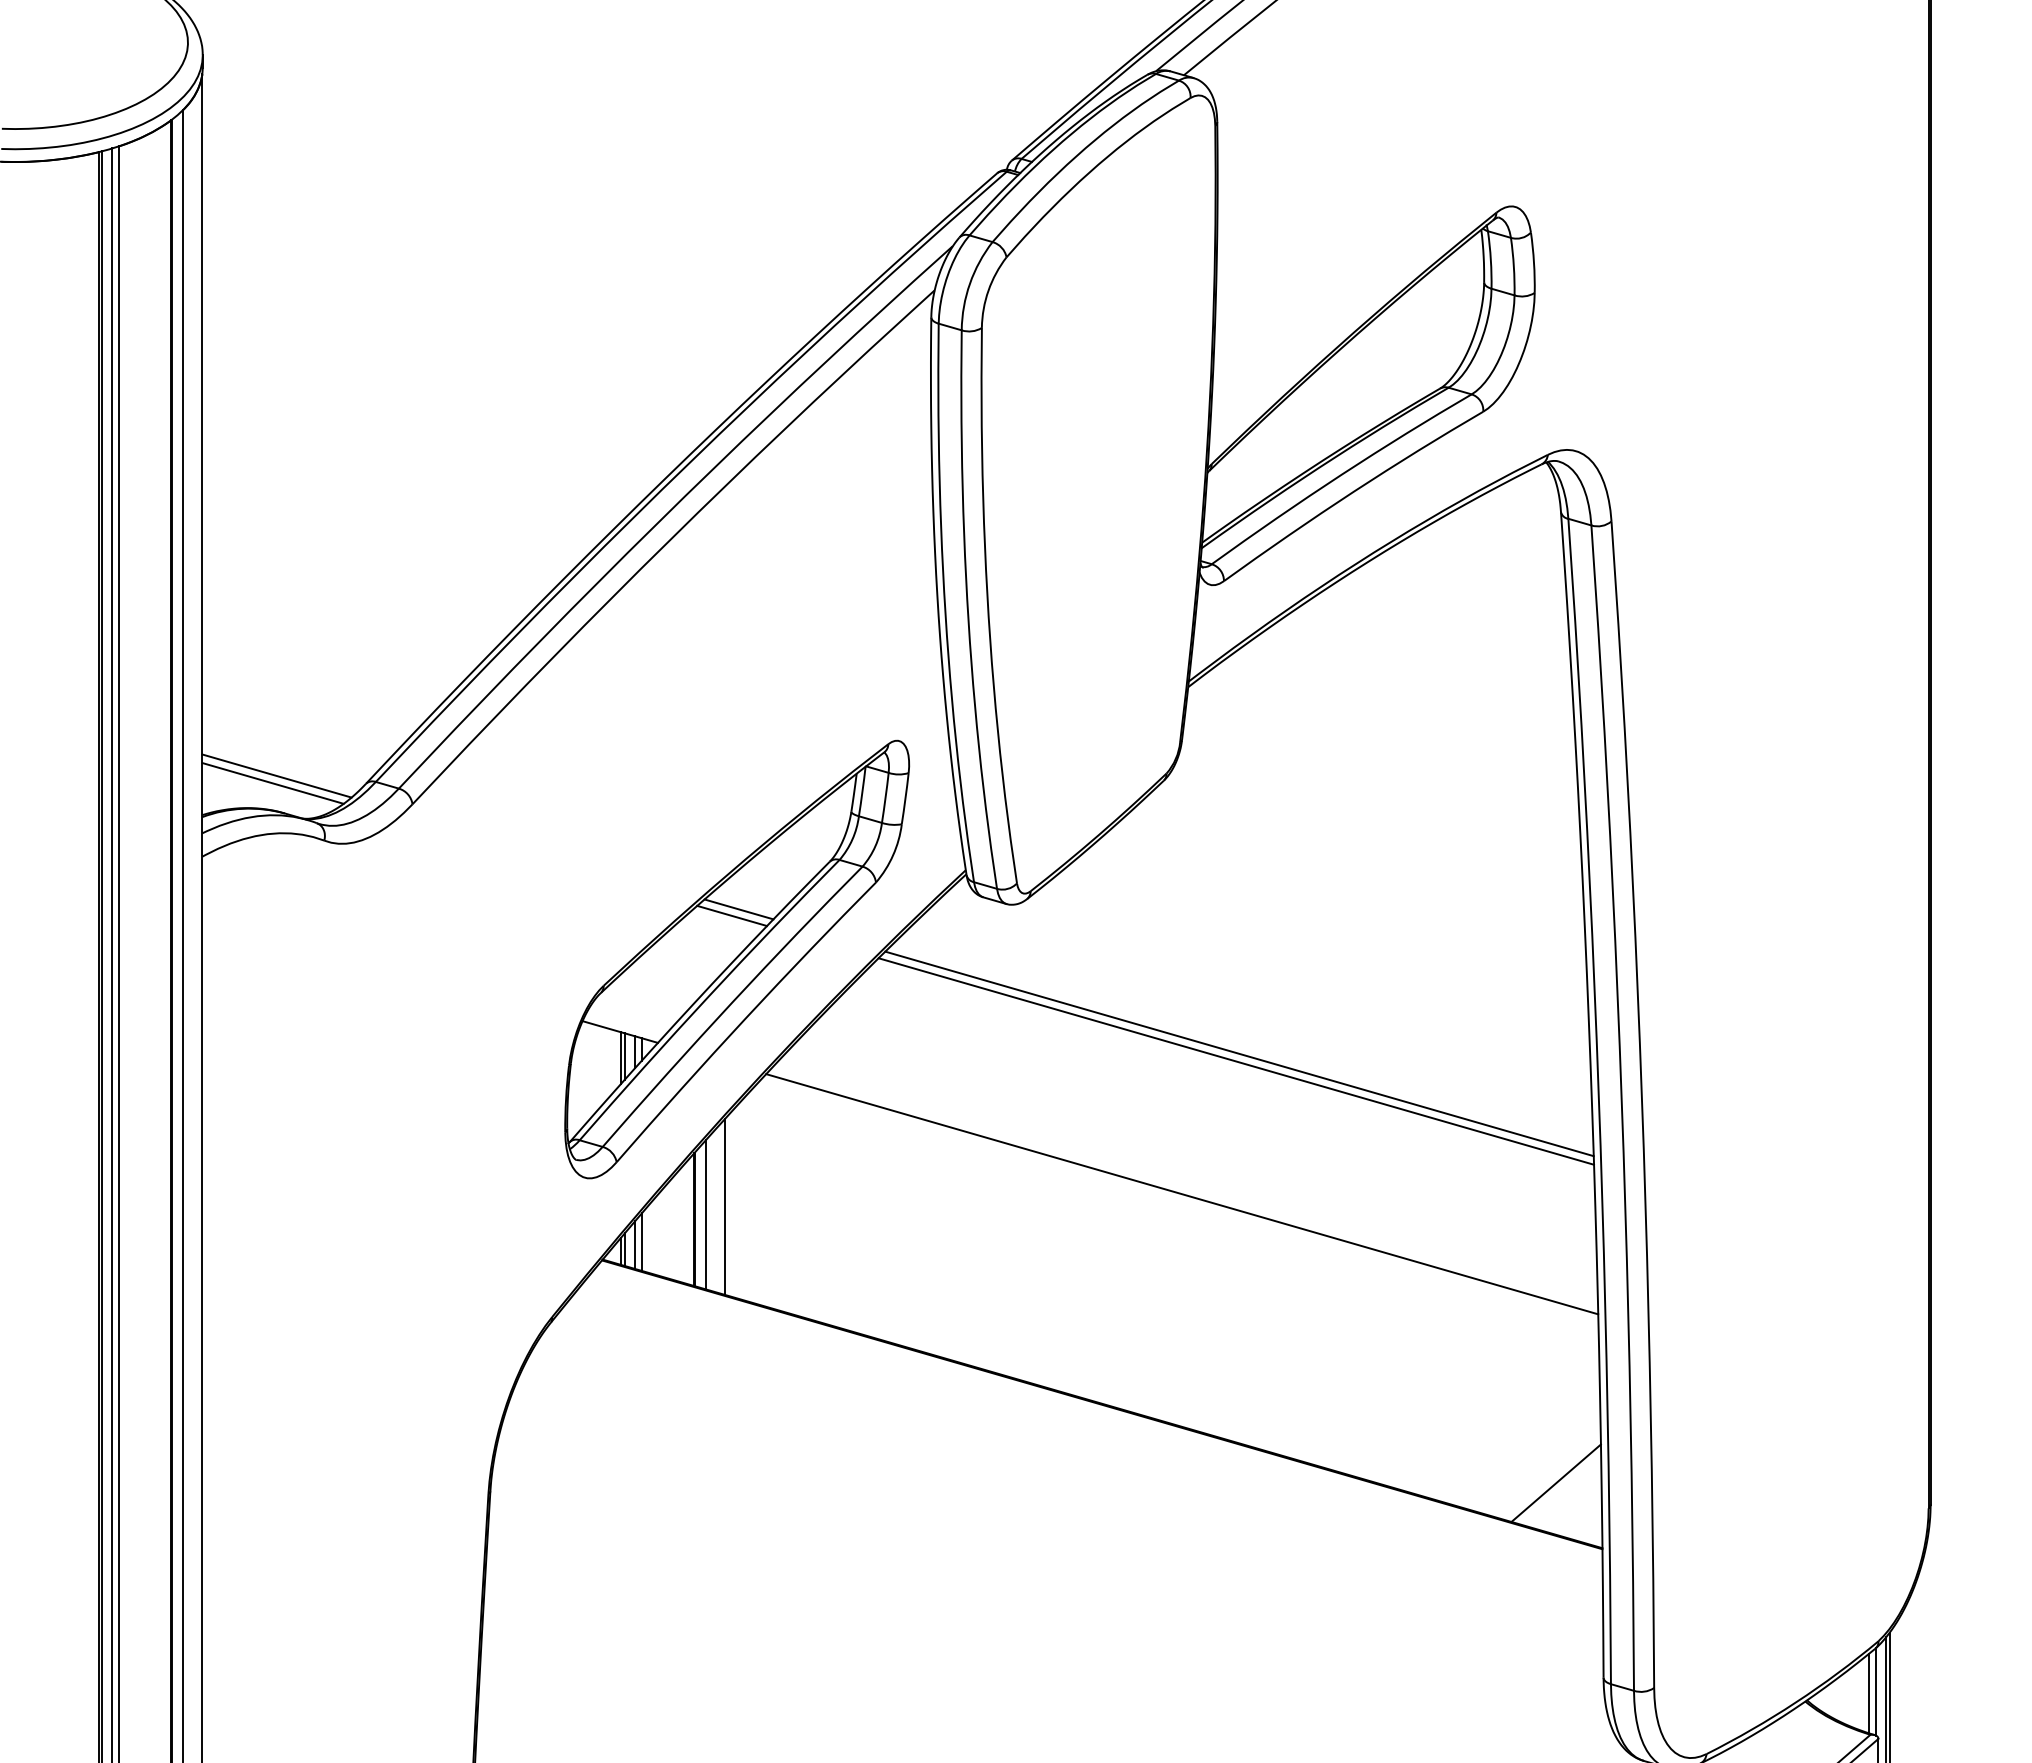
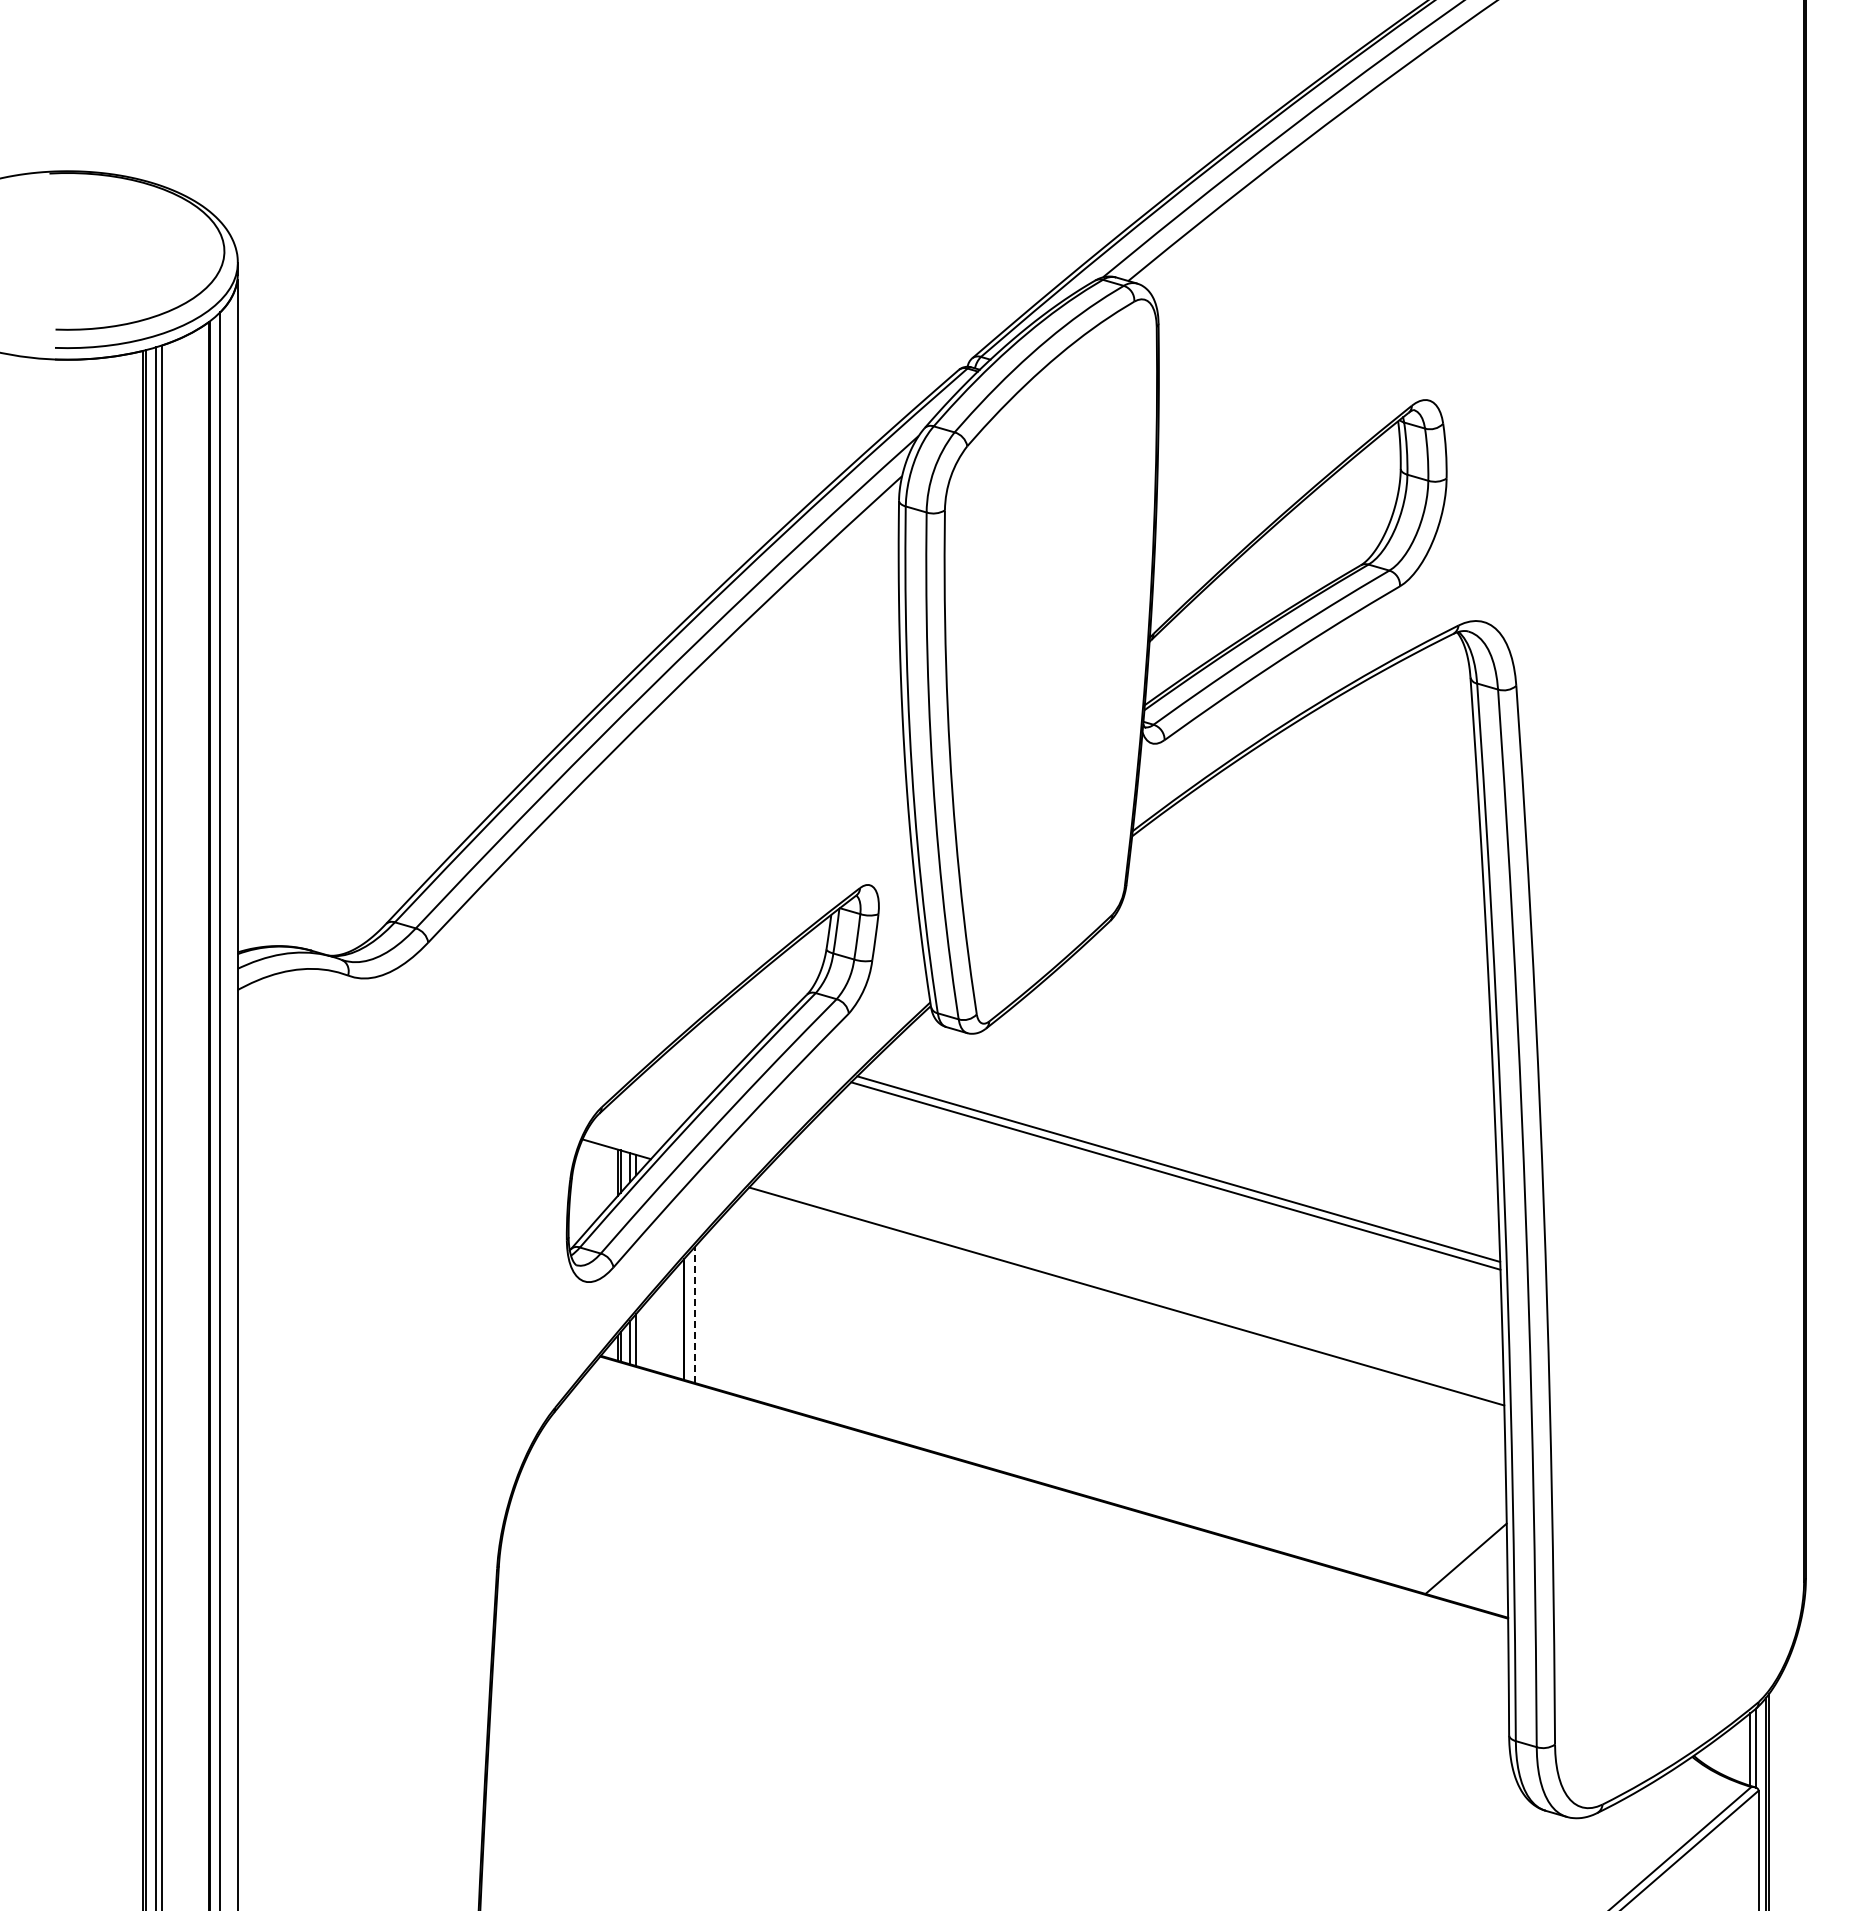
line: (276, 775) -> (304, 916), removed
line: (272, 783) -> (301, 923), removed
line: (738, 909) -> (724, 1038), removed
line: (731, 915) -> (717, 1043), removed
line: (724, 1206) -> (711, 1307), removed
line: (705, 1215) -> (694, 1315), solid -> dashed

